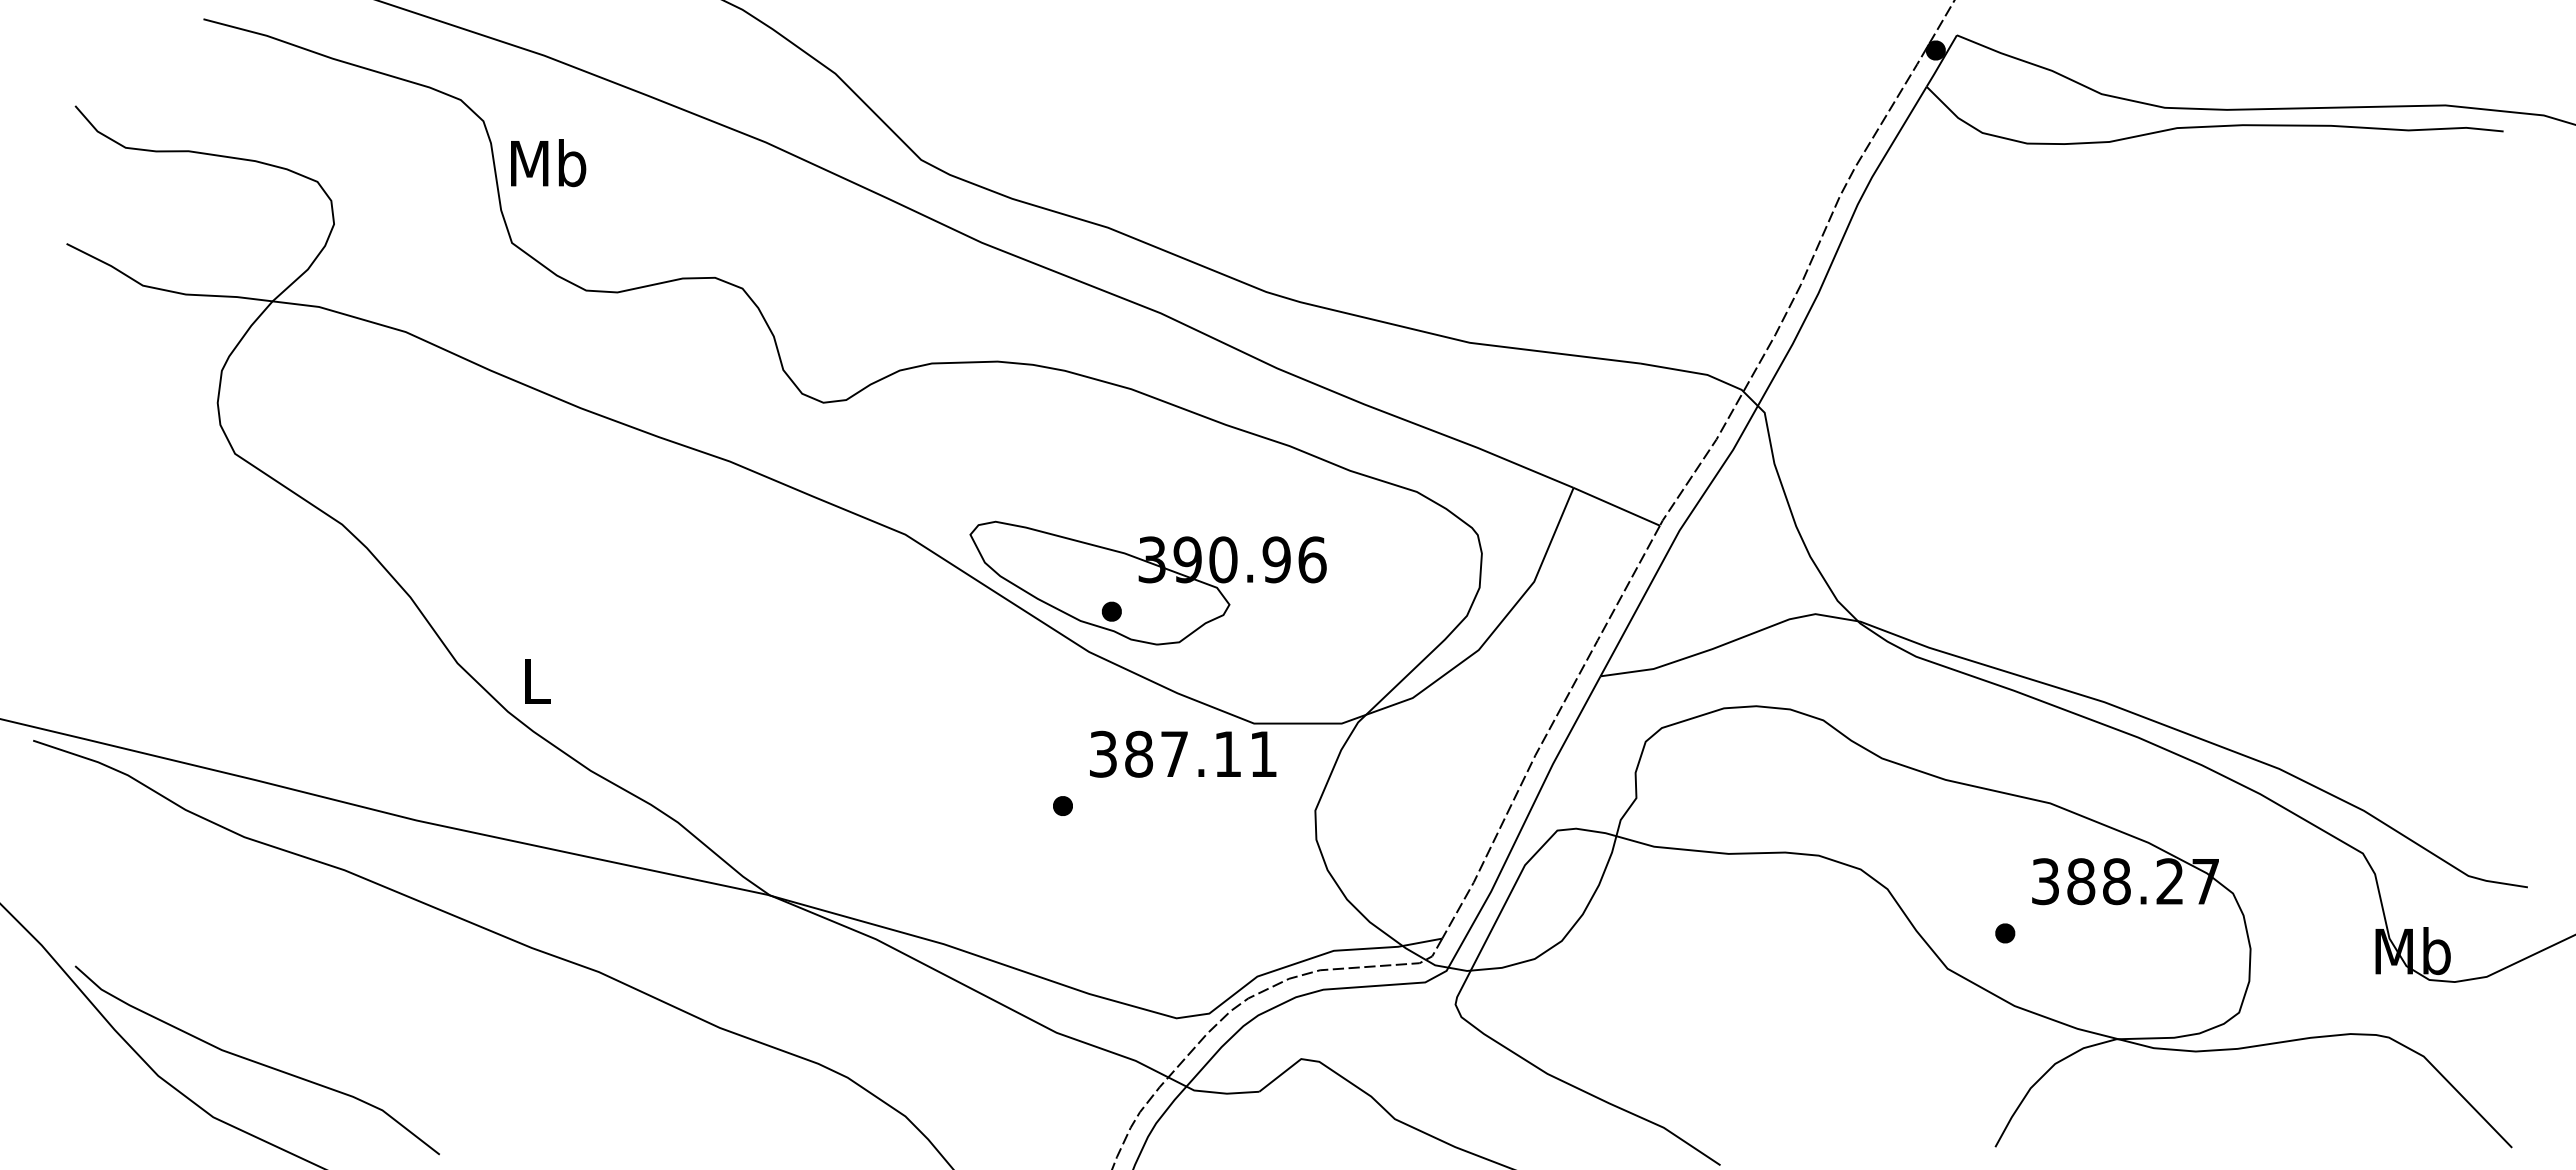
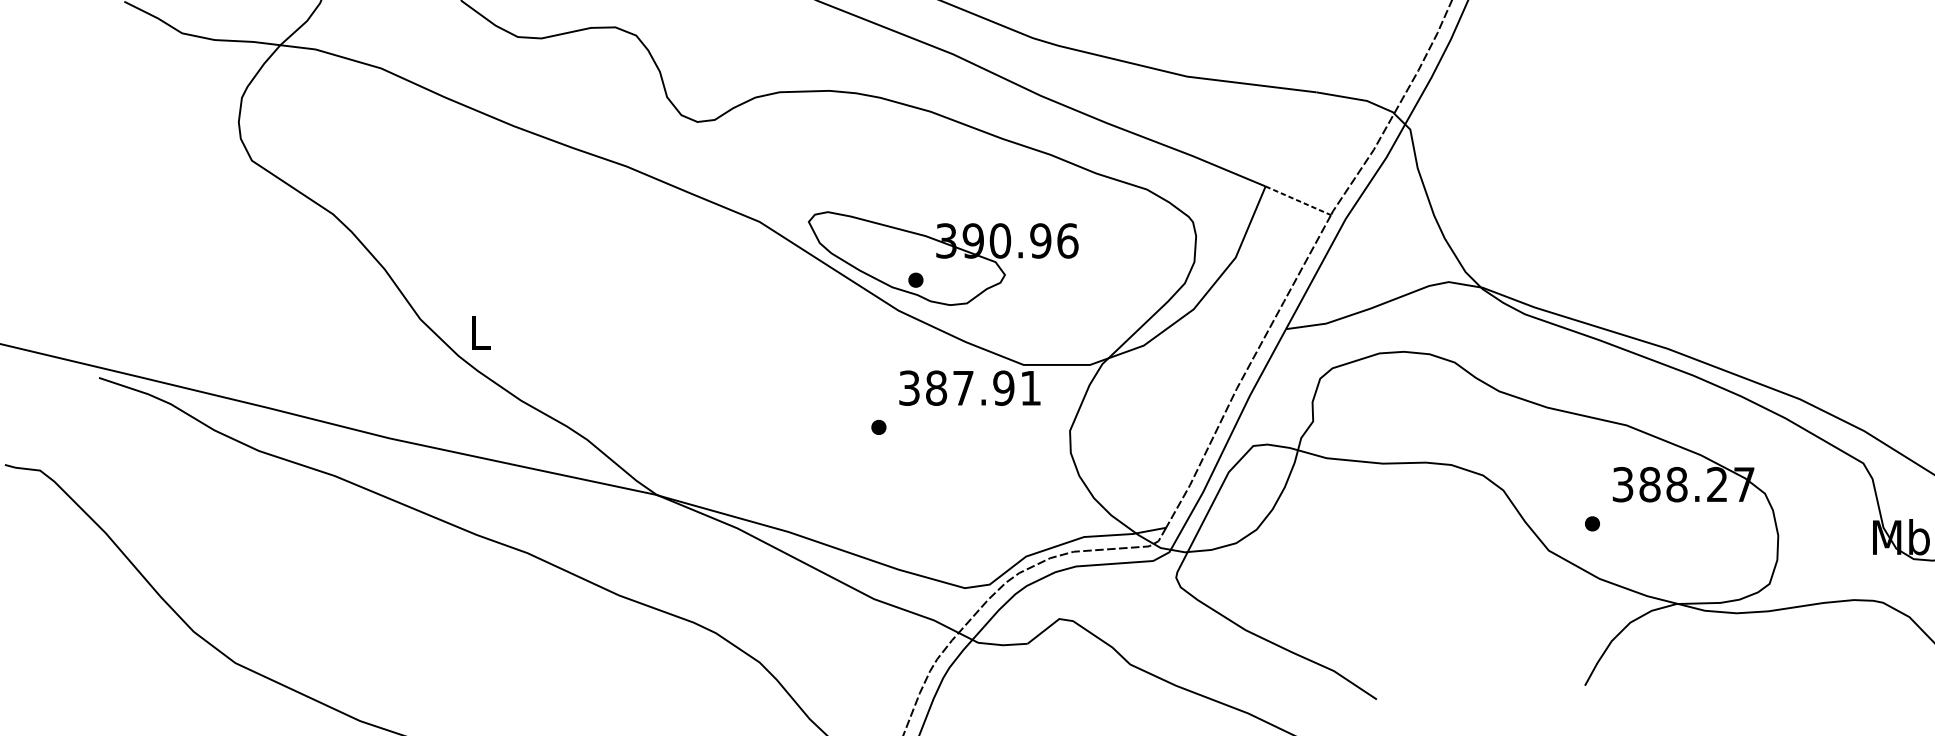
line: (1617, 506) -> (1298, 200), solid -> dashed
text: (1227, 753) -> (1003, 387), 387.11 -> 387.91
curve: (256, 1061) -> (268, 620), removed

